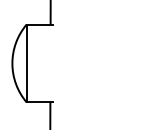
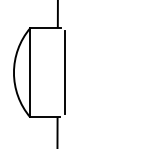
line: (56, 62) -> (64, 71), added

